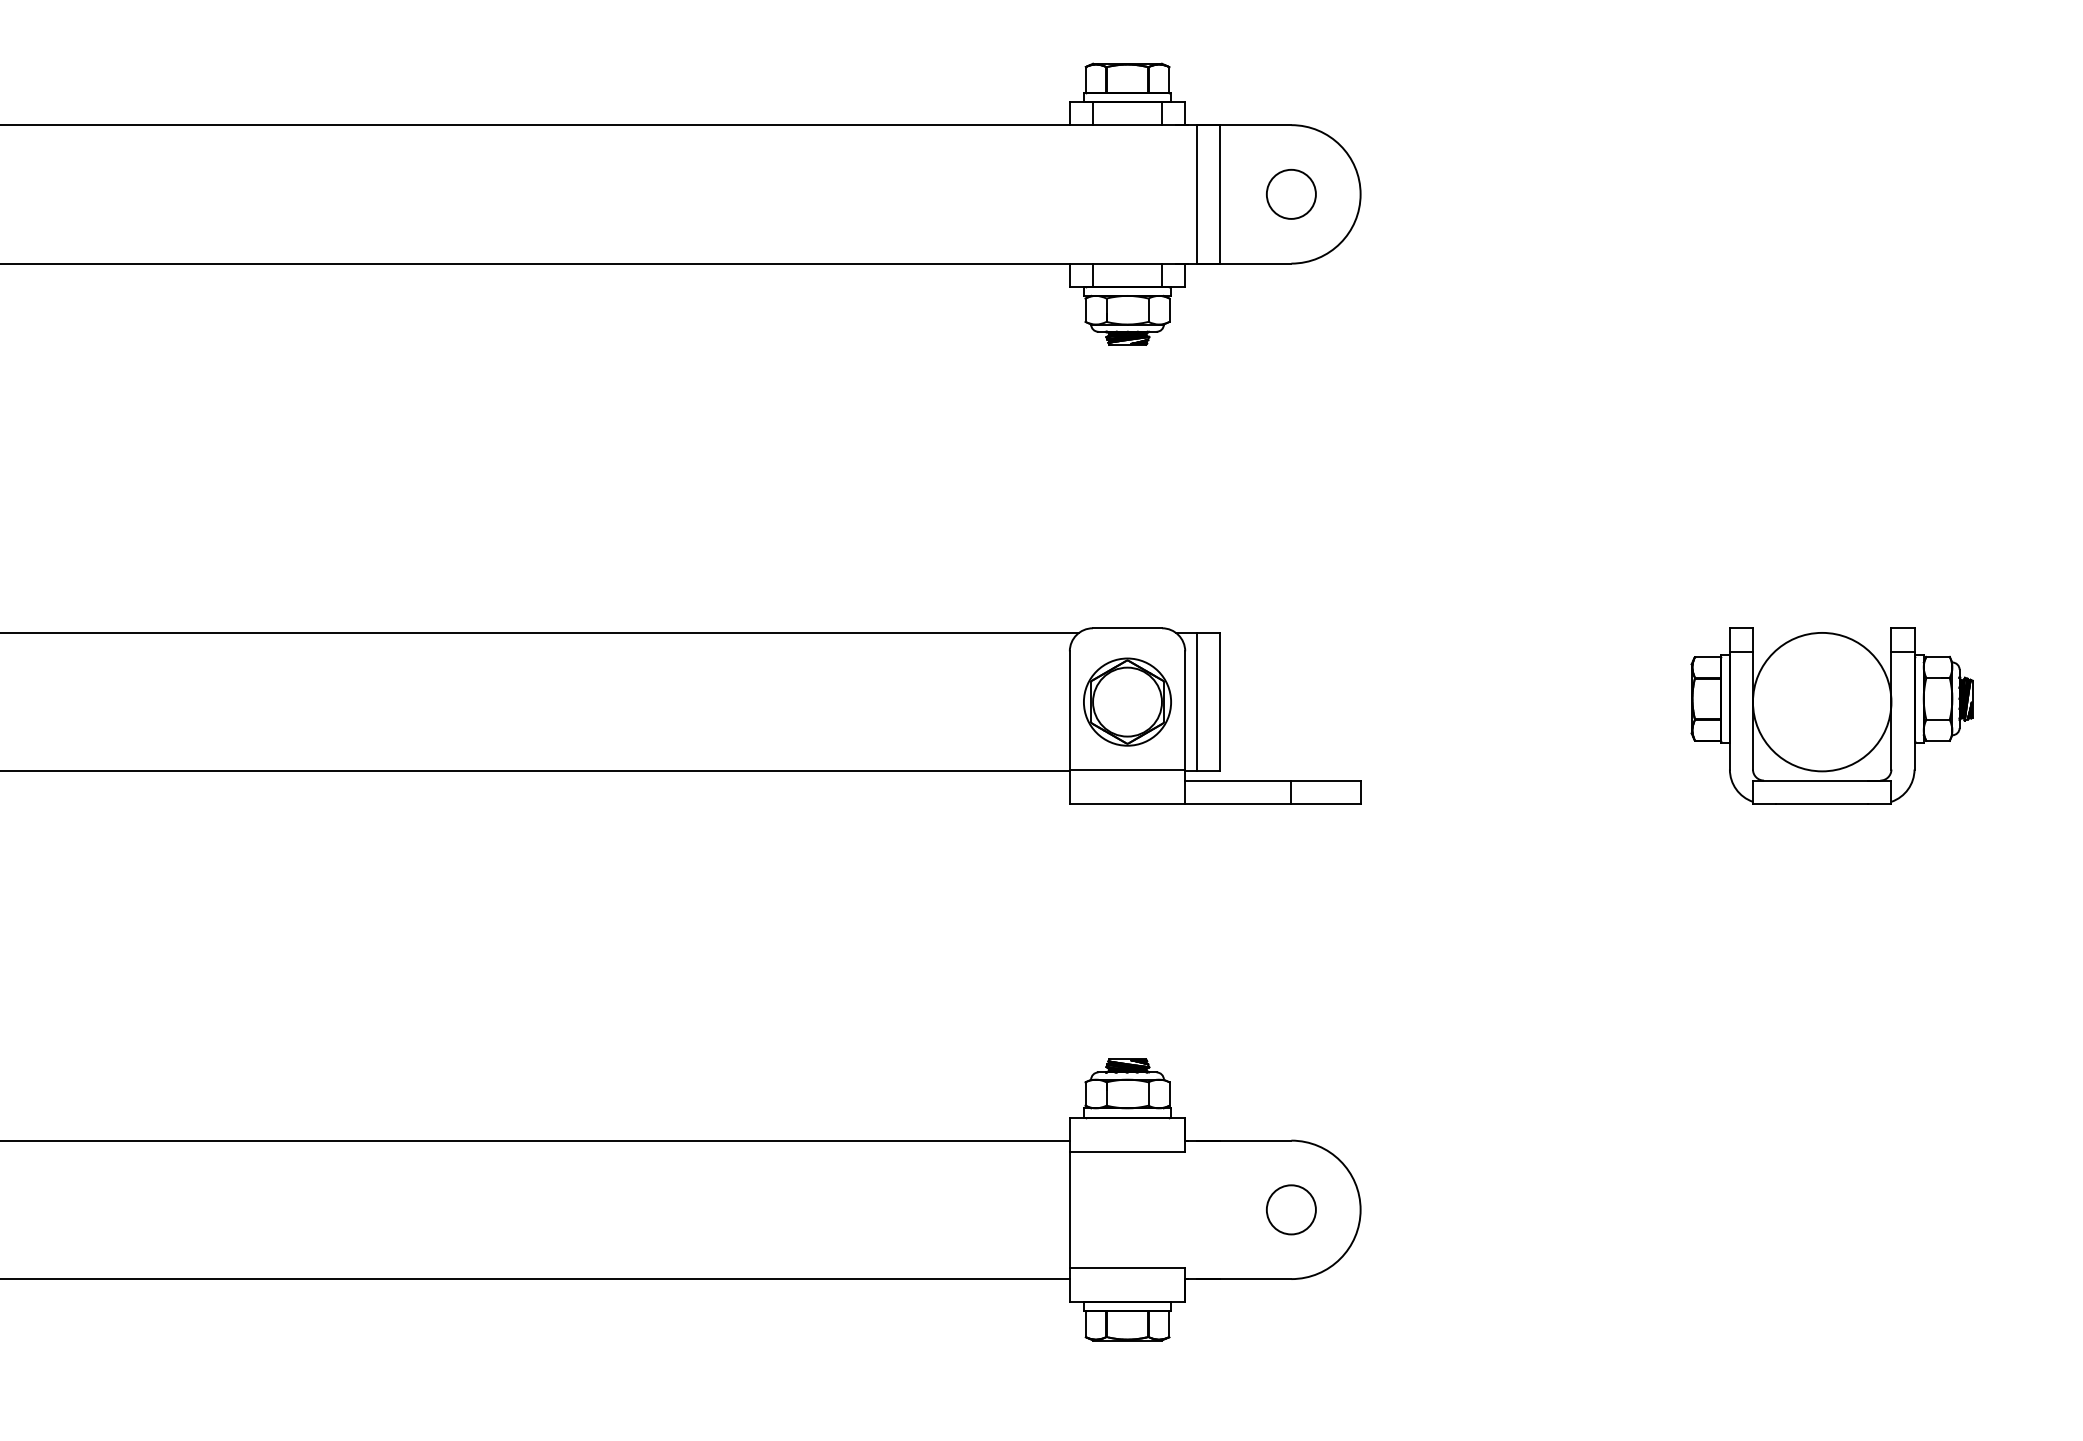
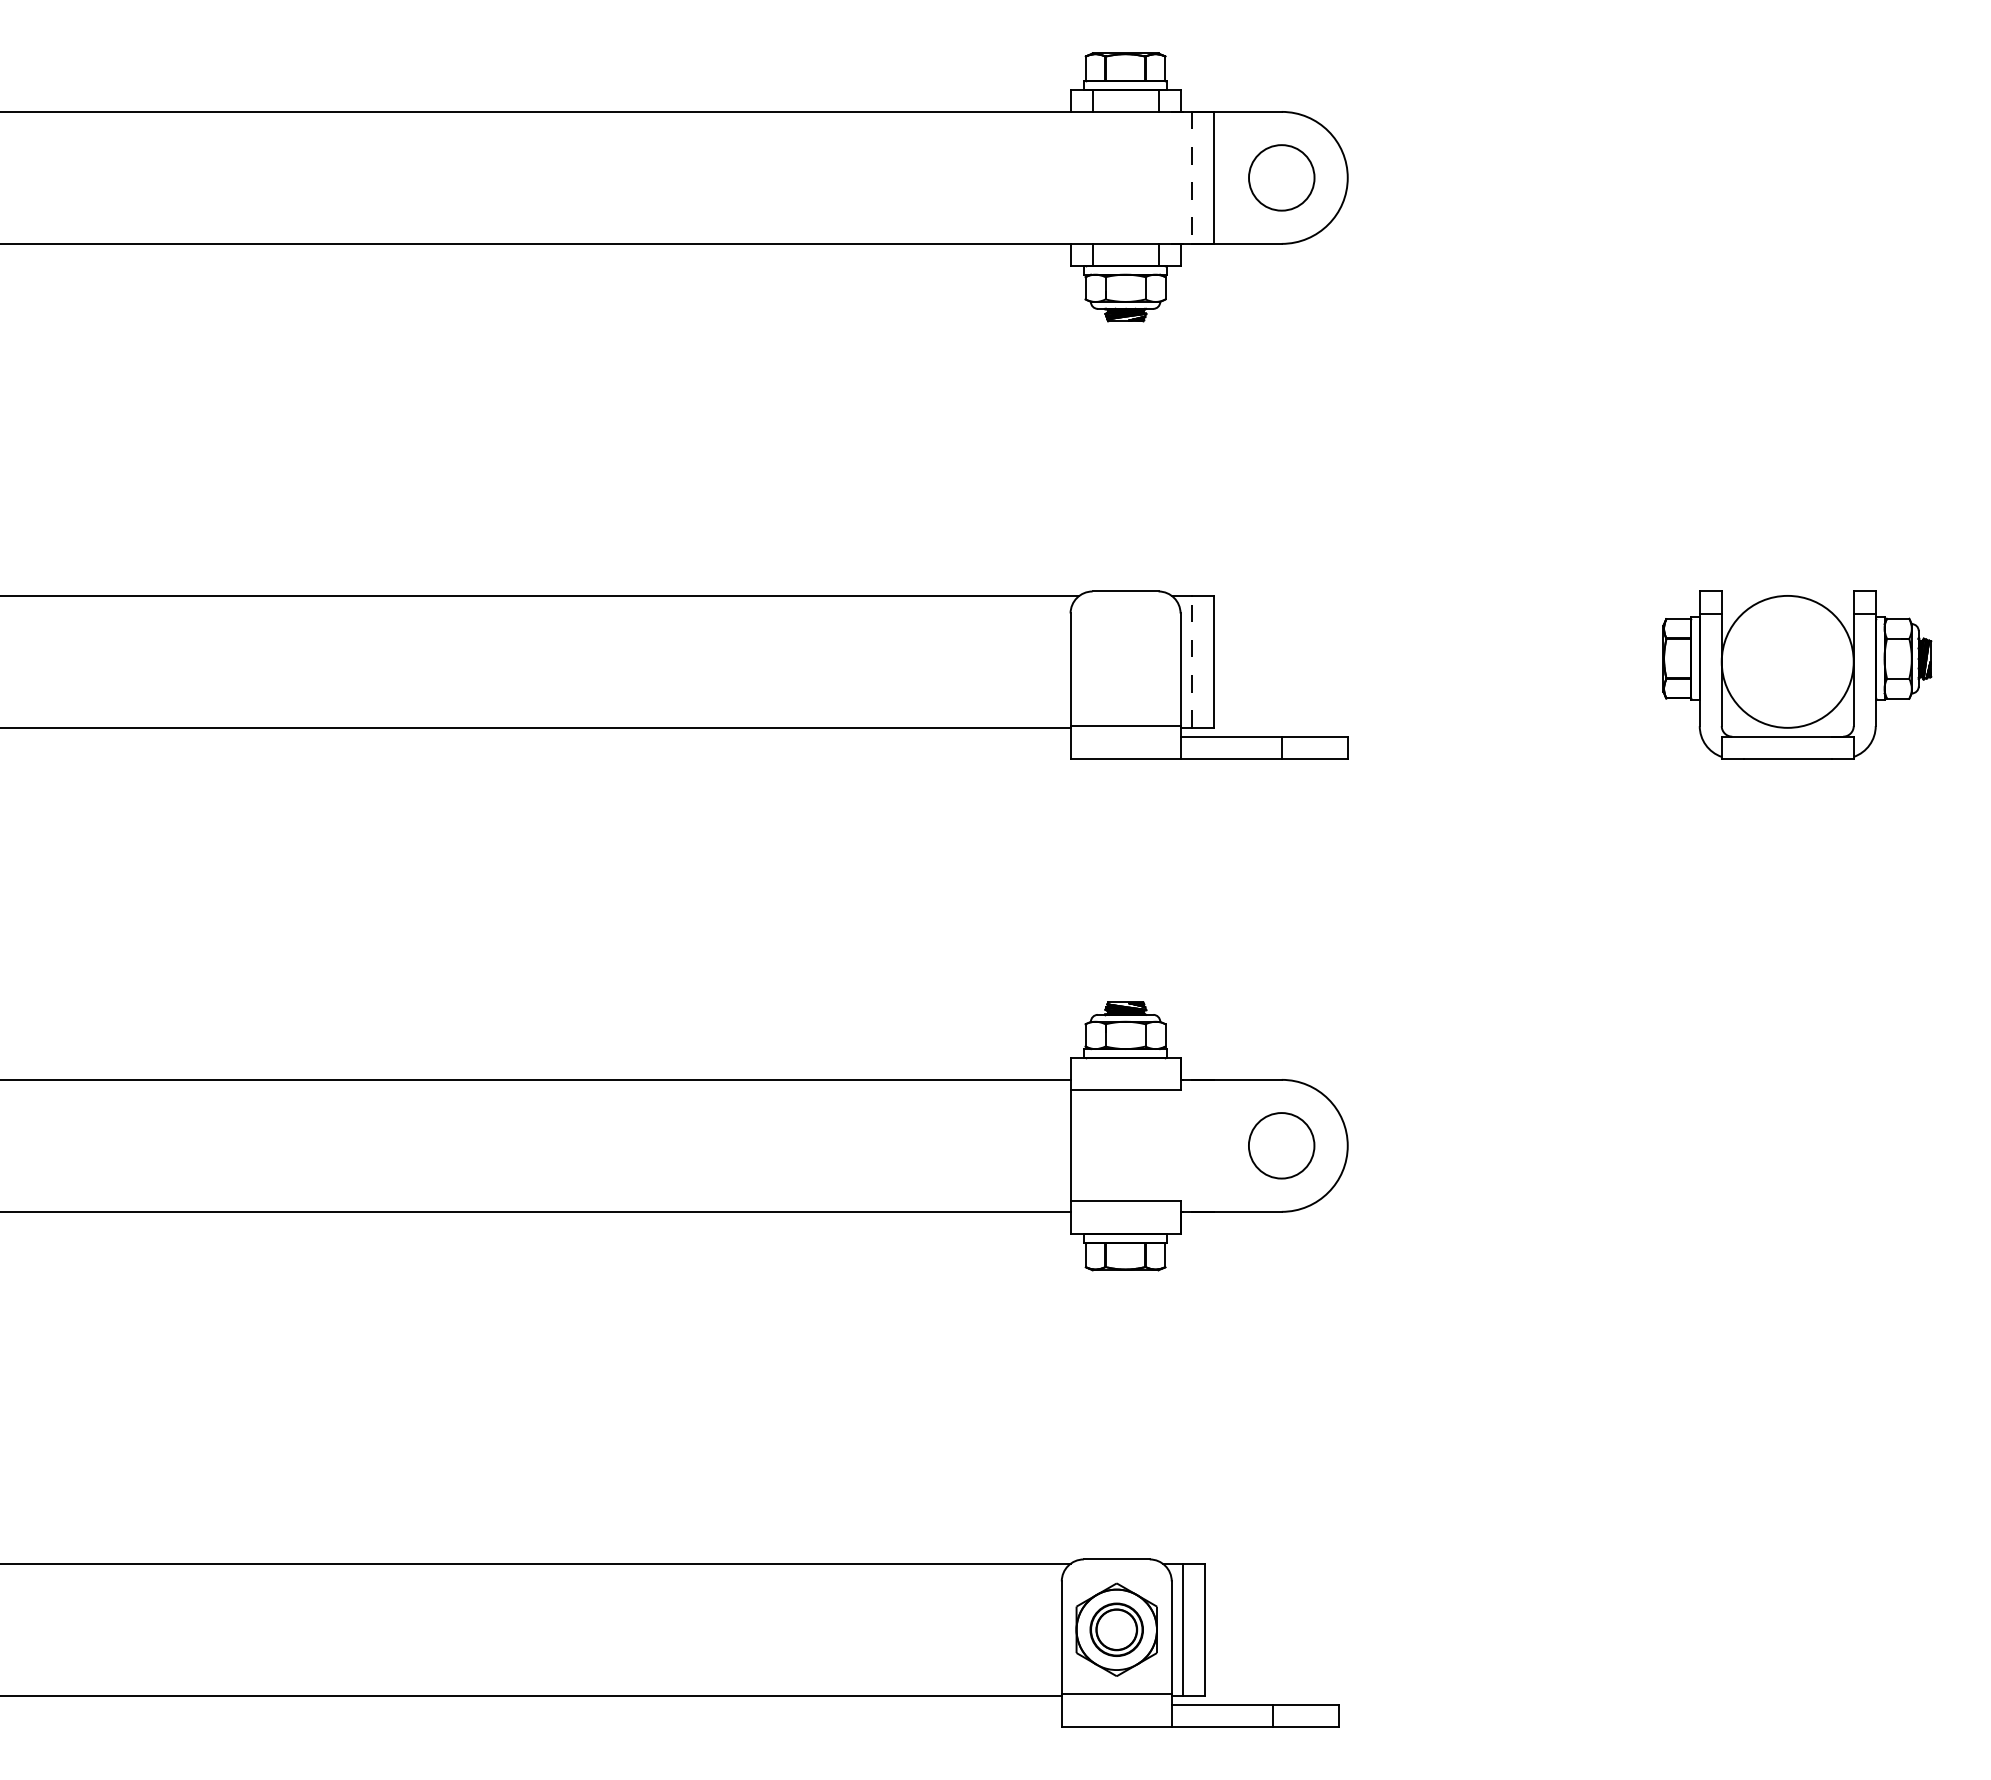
line: (1196, 193) -> (1191, 177), solid -> dashed
circle: (1291, 193) -> (1281, 177), size x1.4
part: (1127, 701) -> (1125, 661), removed
line: (1196, 701) -> (1191, 661), solid -> dashed
circle: (1291, 1209) -> (1281, 1145), size x1.4

